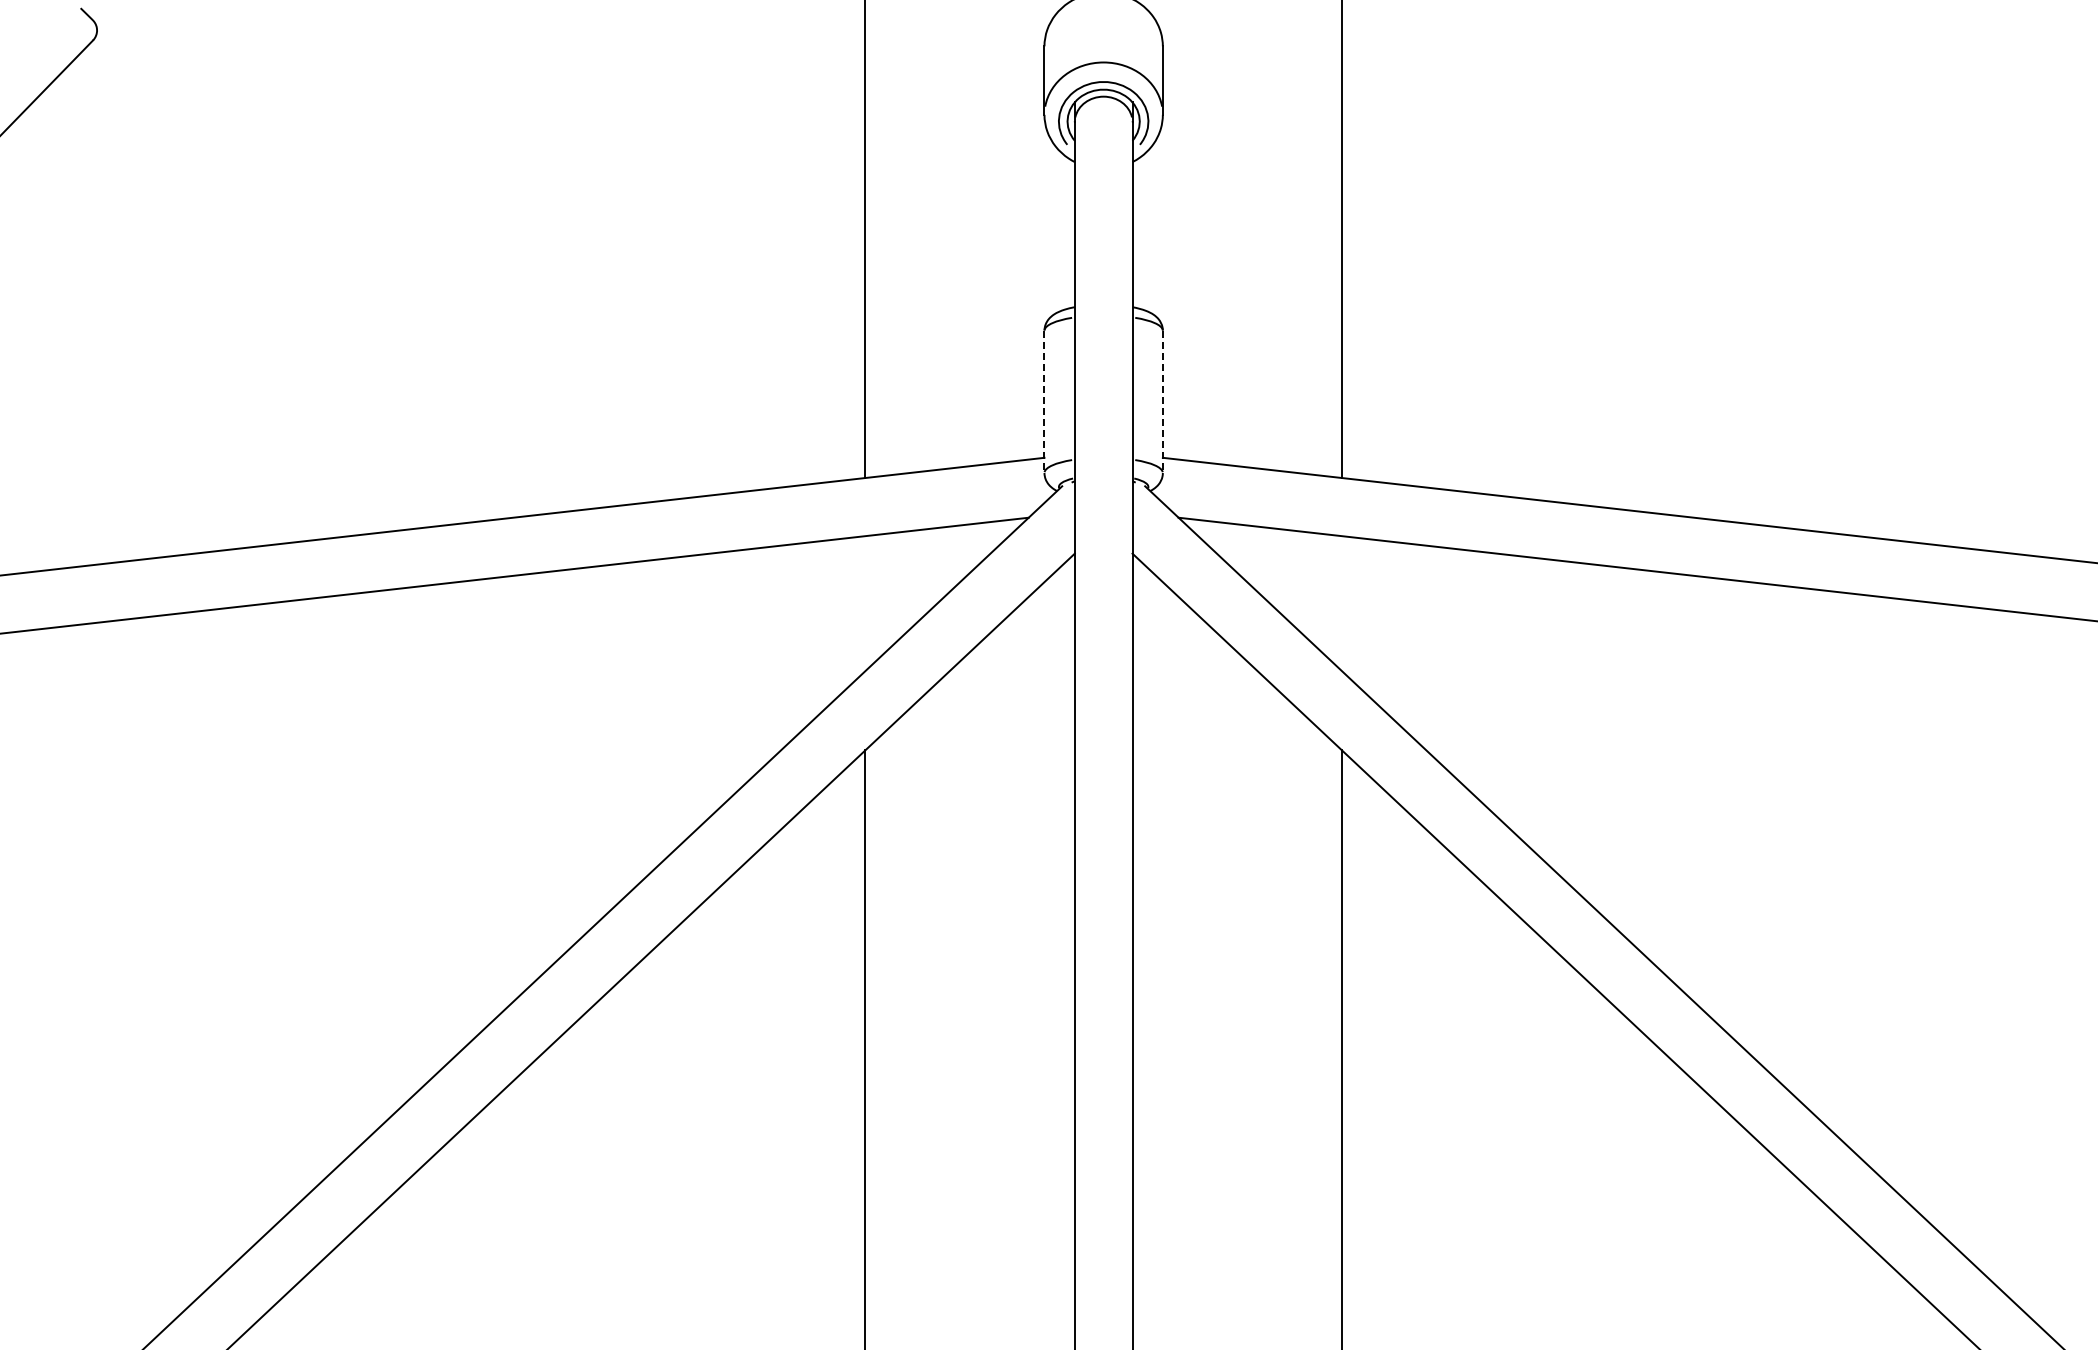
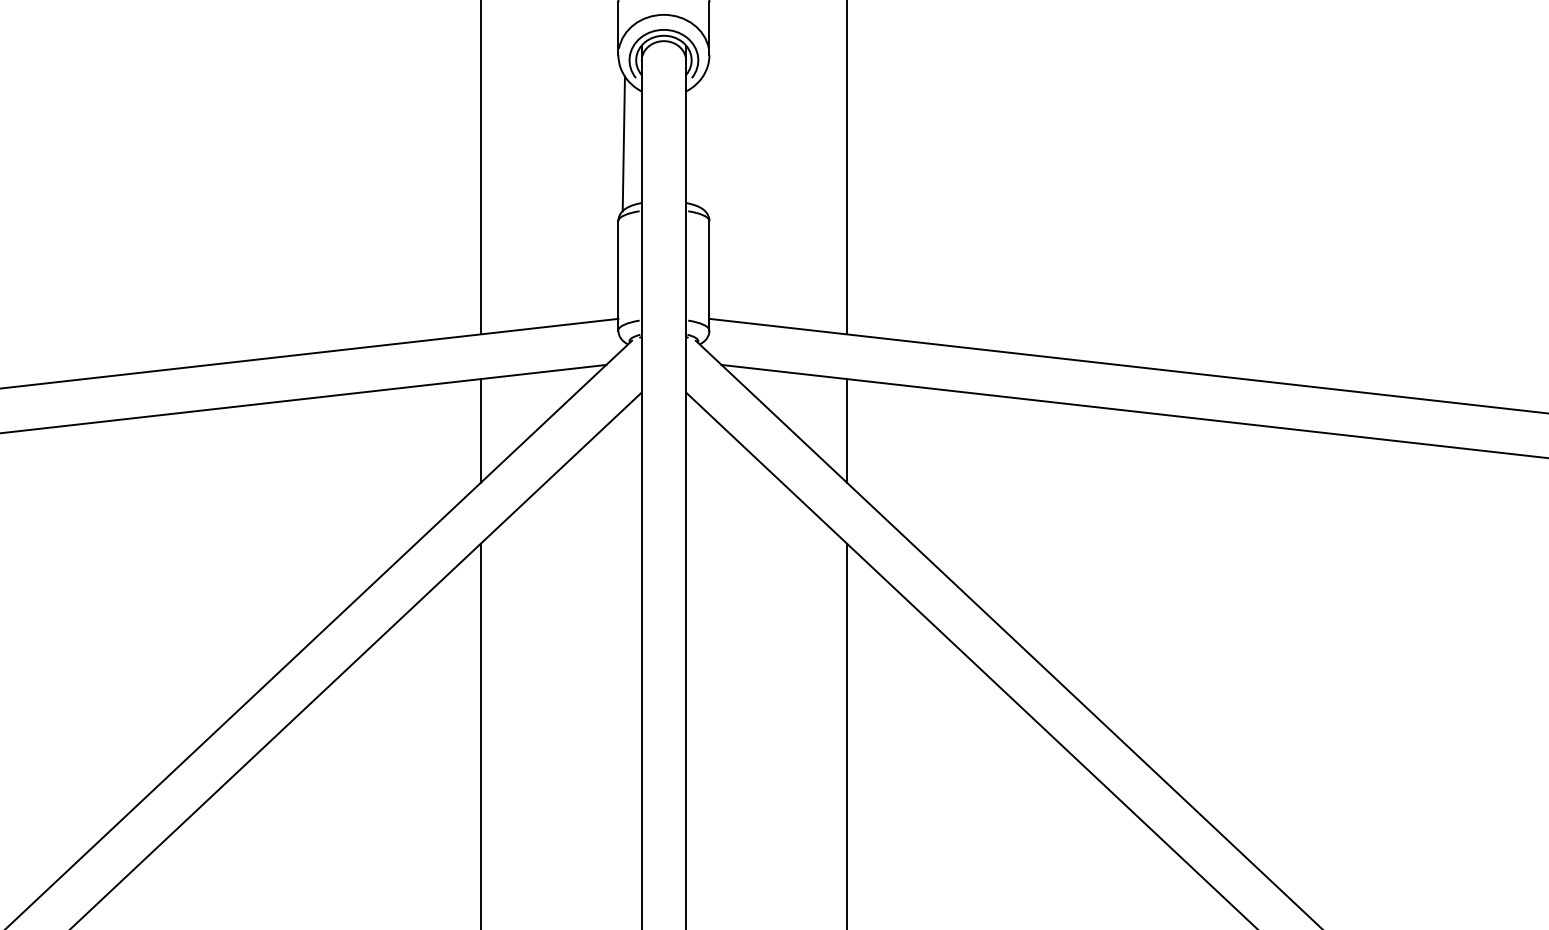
line: (1051, 229) -> (623, 143), added
line: (1044, 402) -> (618, 276), dashed -> solid
line: (1162, 402) -> (709, 276), dashed -> solid
line: (865, 603) -> (480, 430), added
line: (1342, 603) -> (847, 430), added

